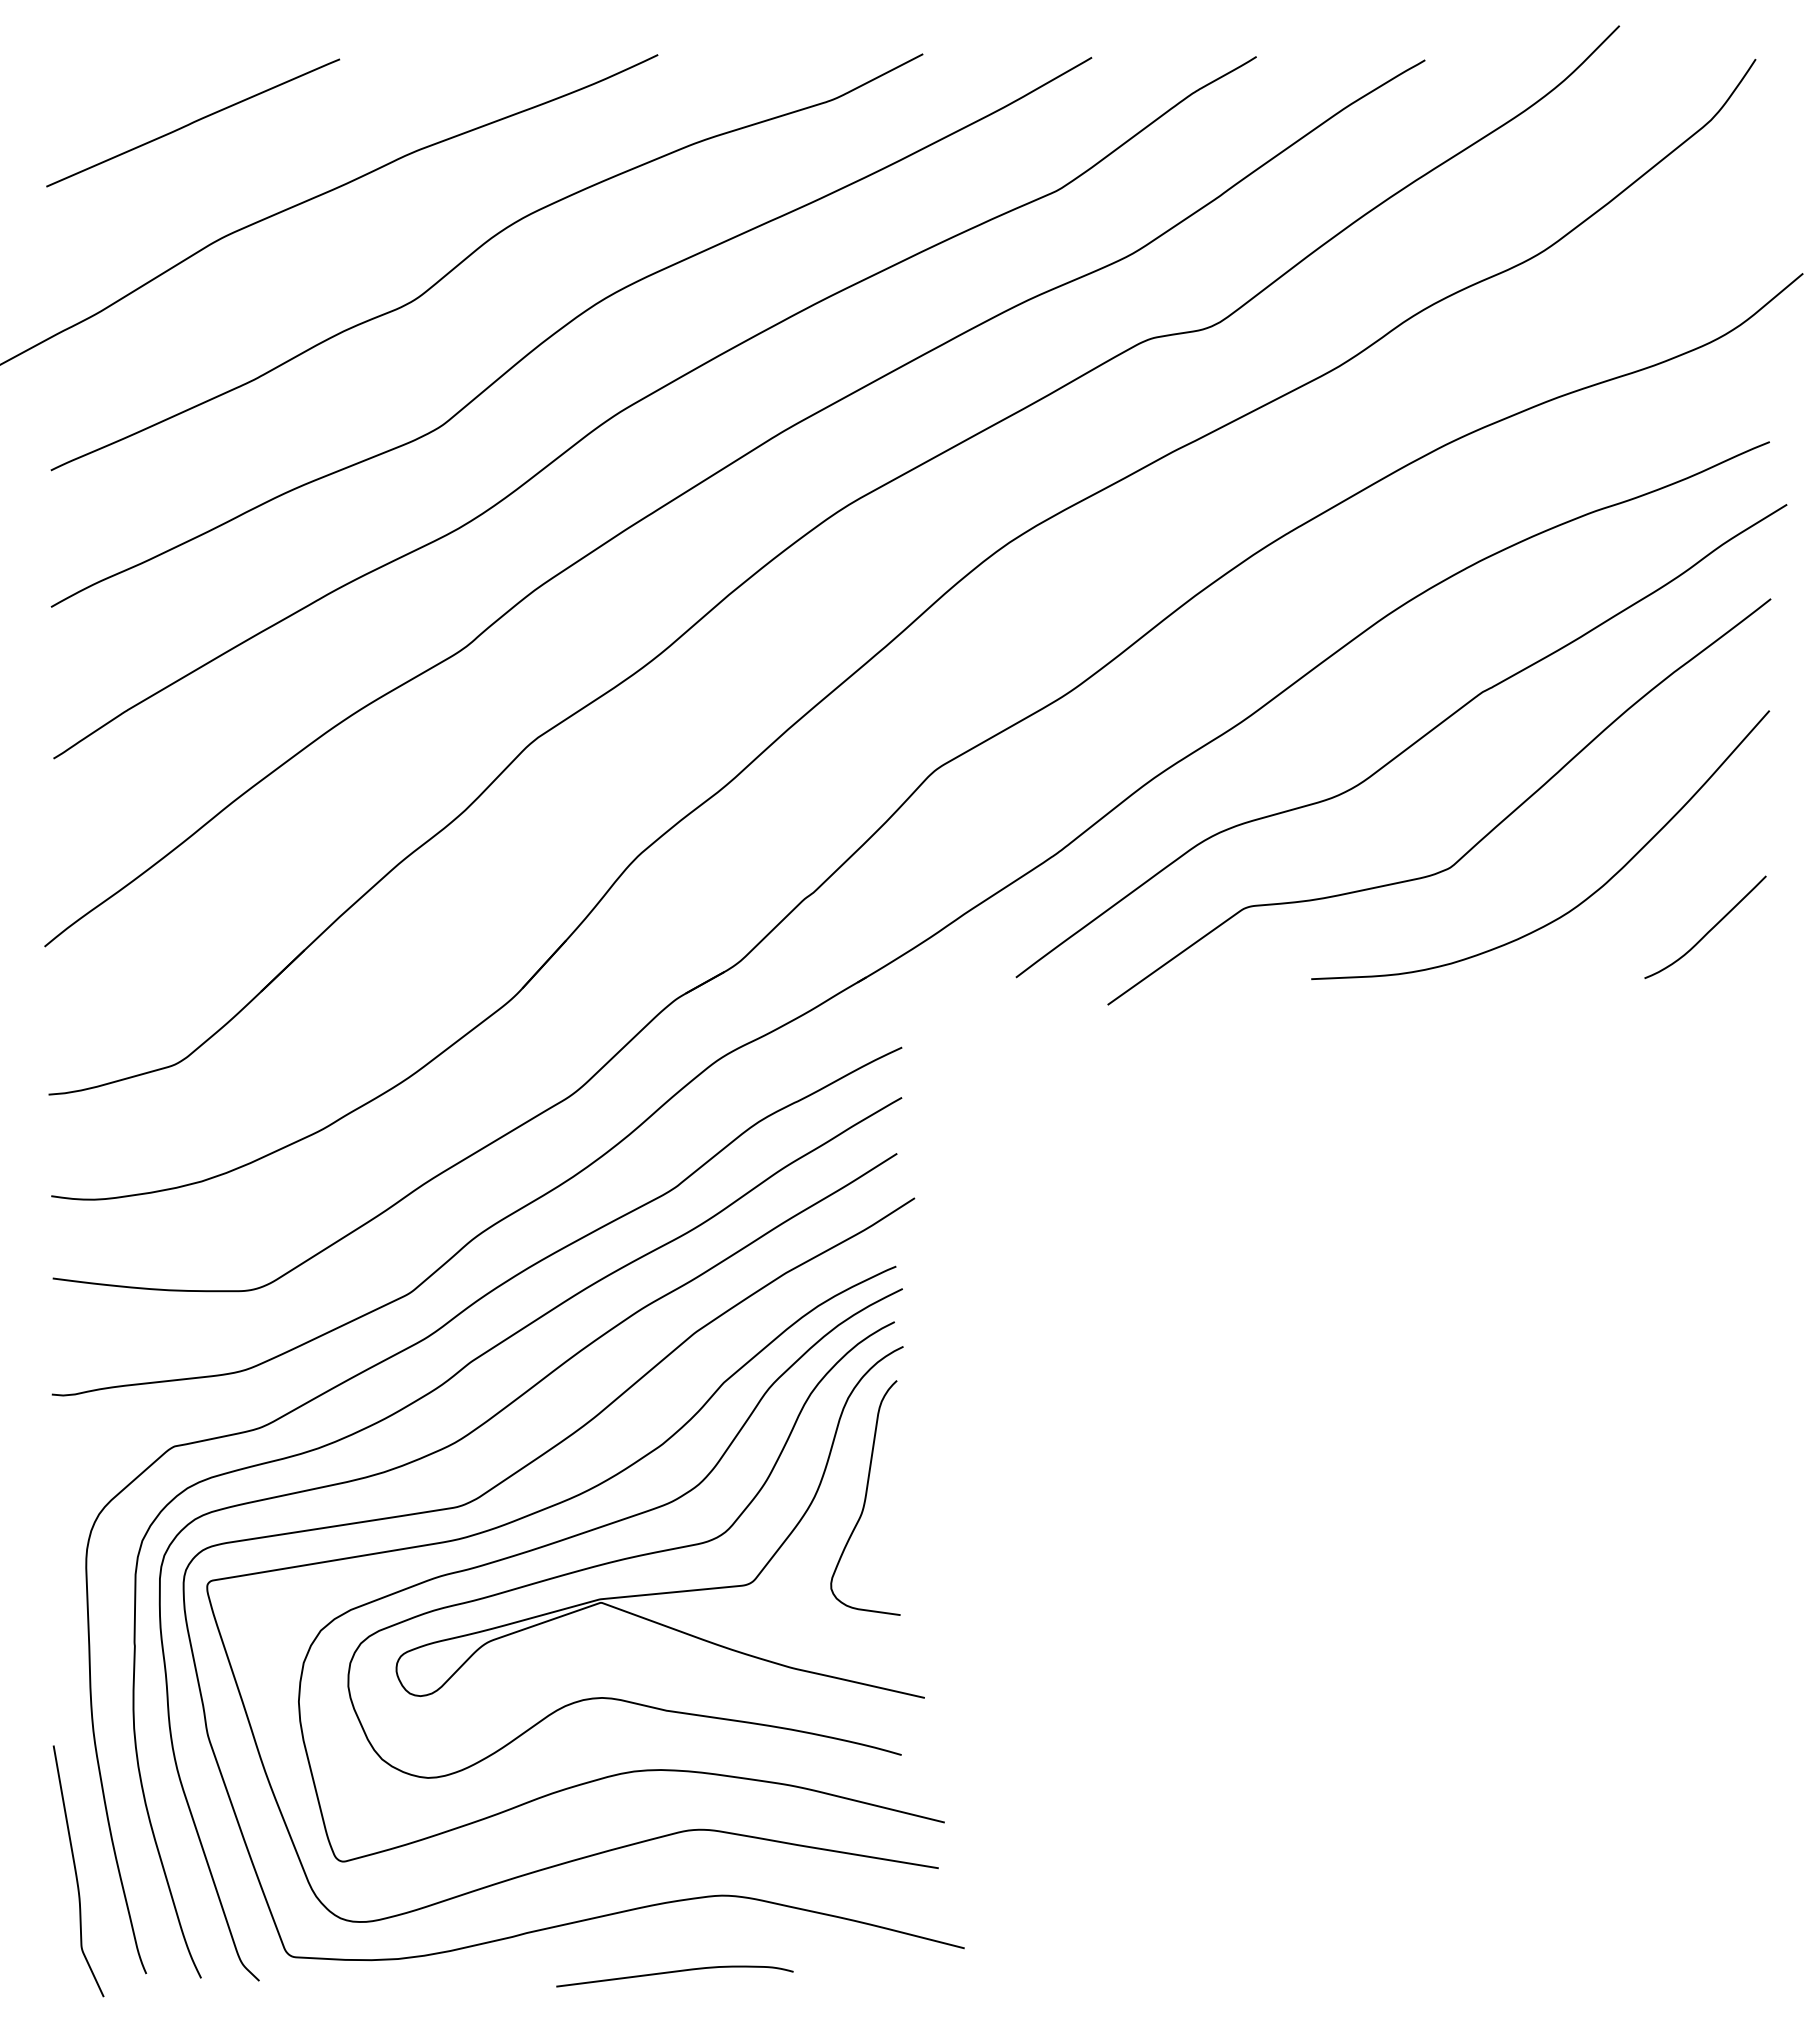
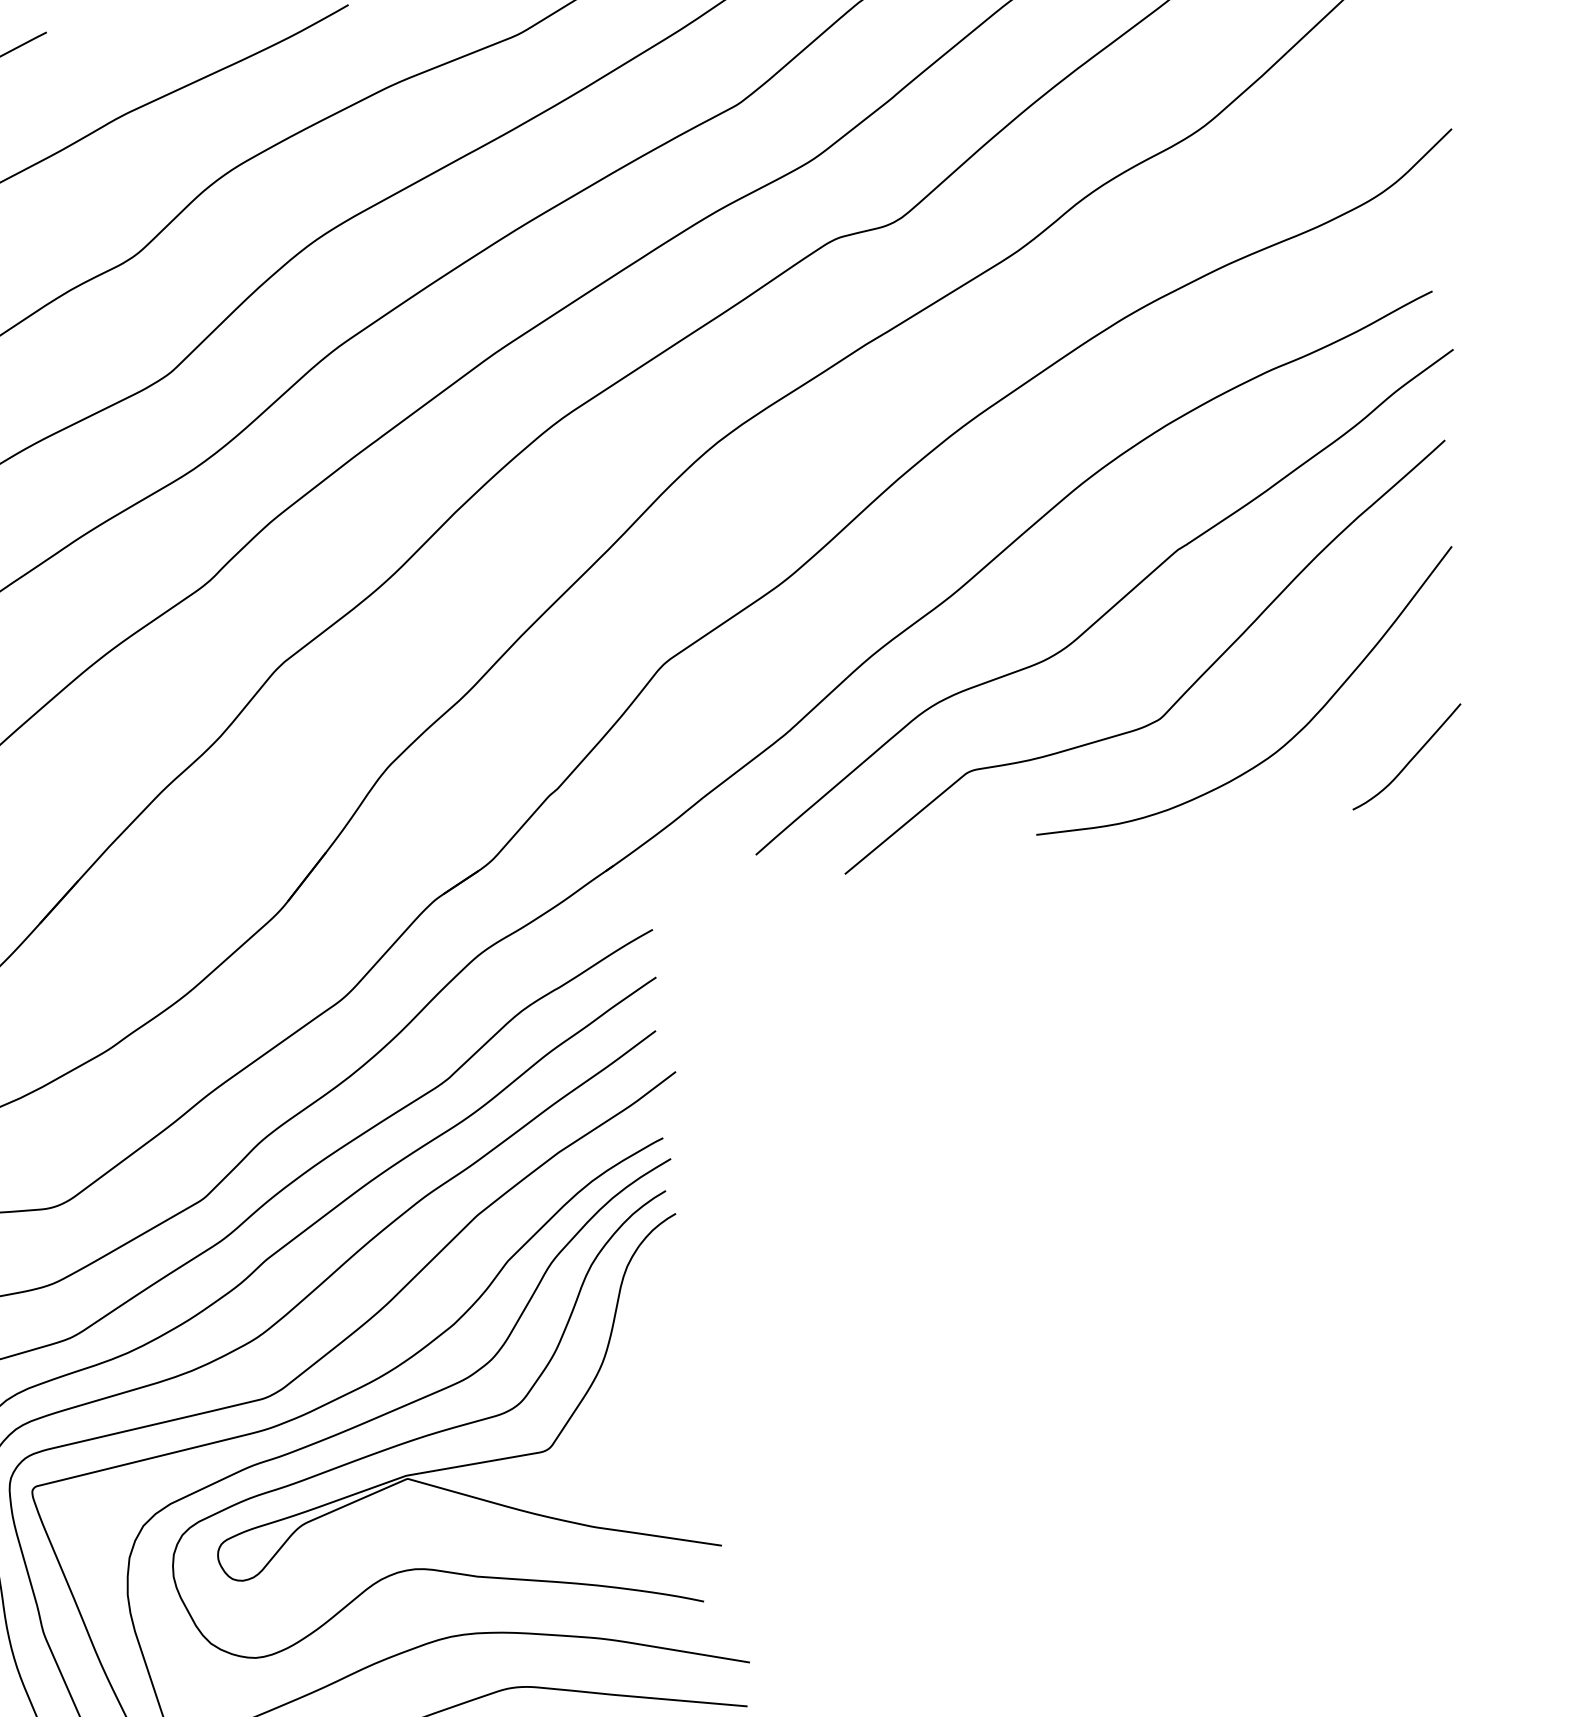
curve: (865, 1497) -> (650, 1359), removed

